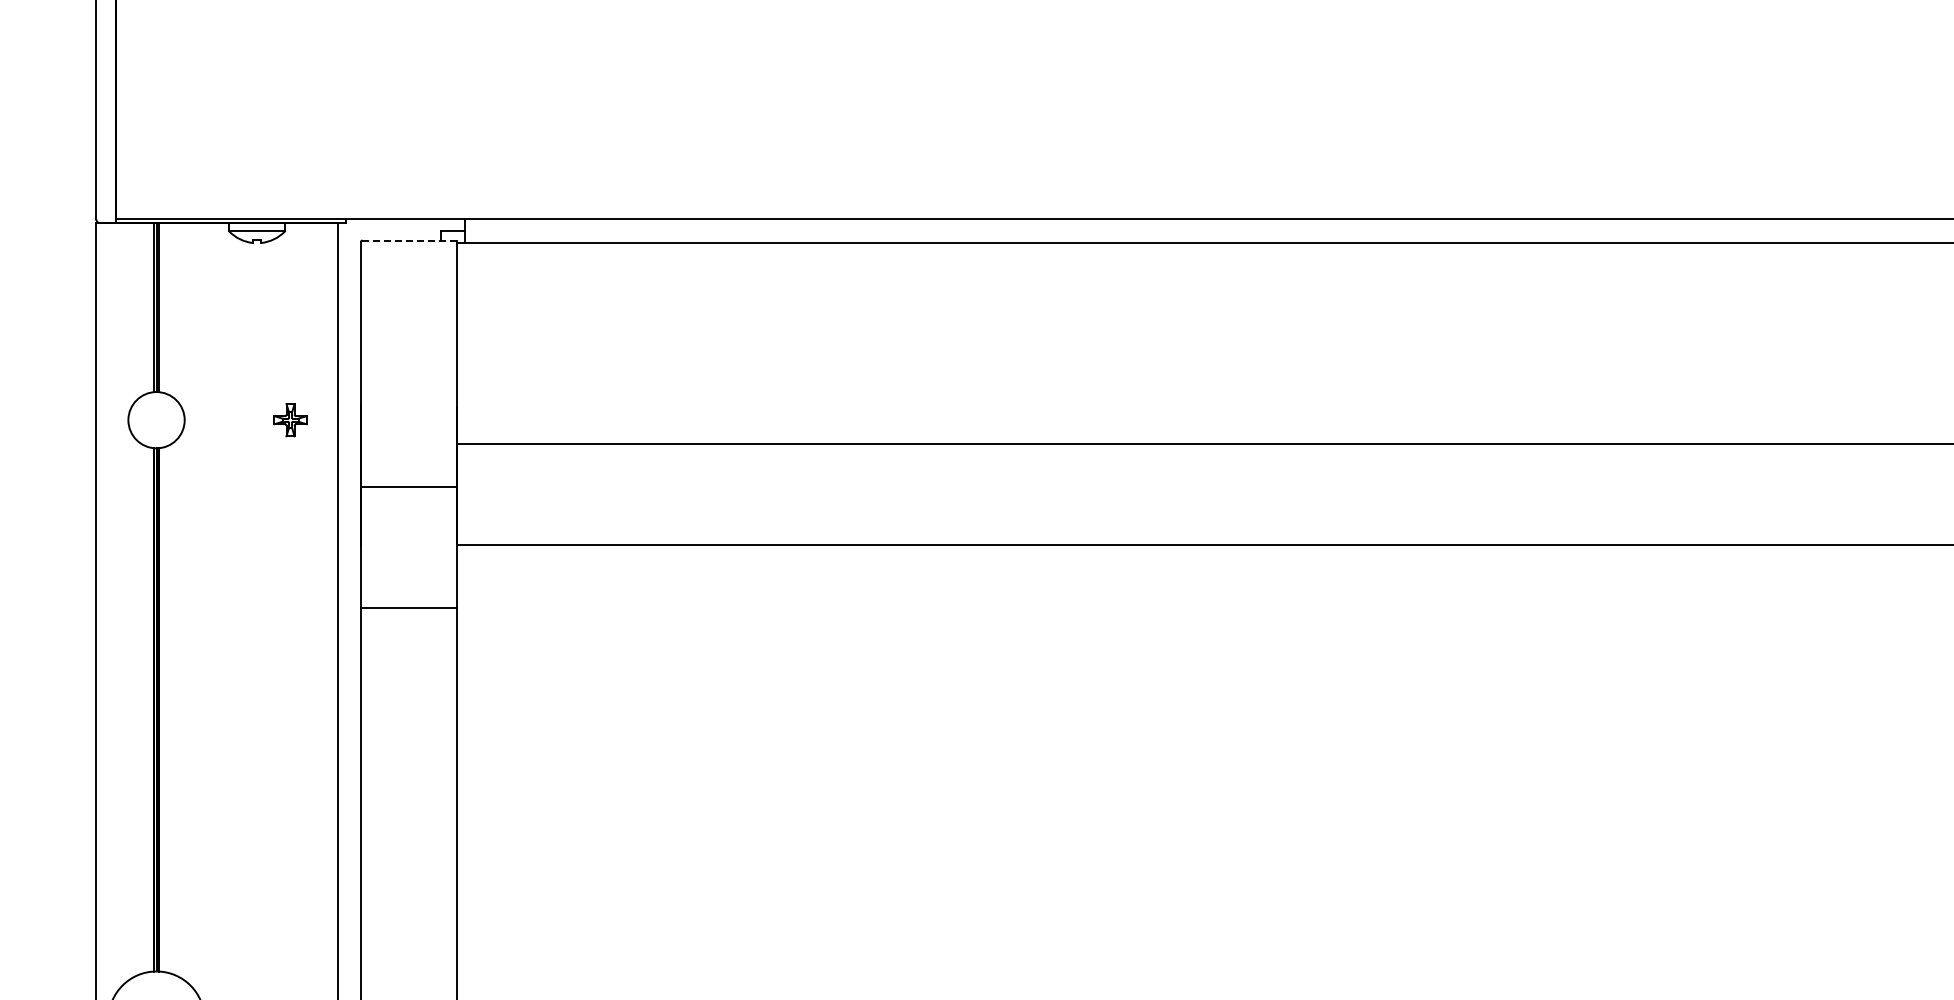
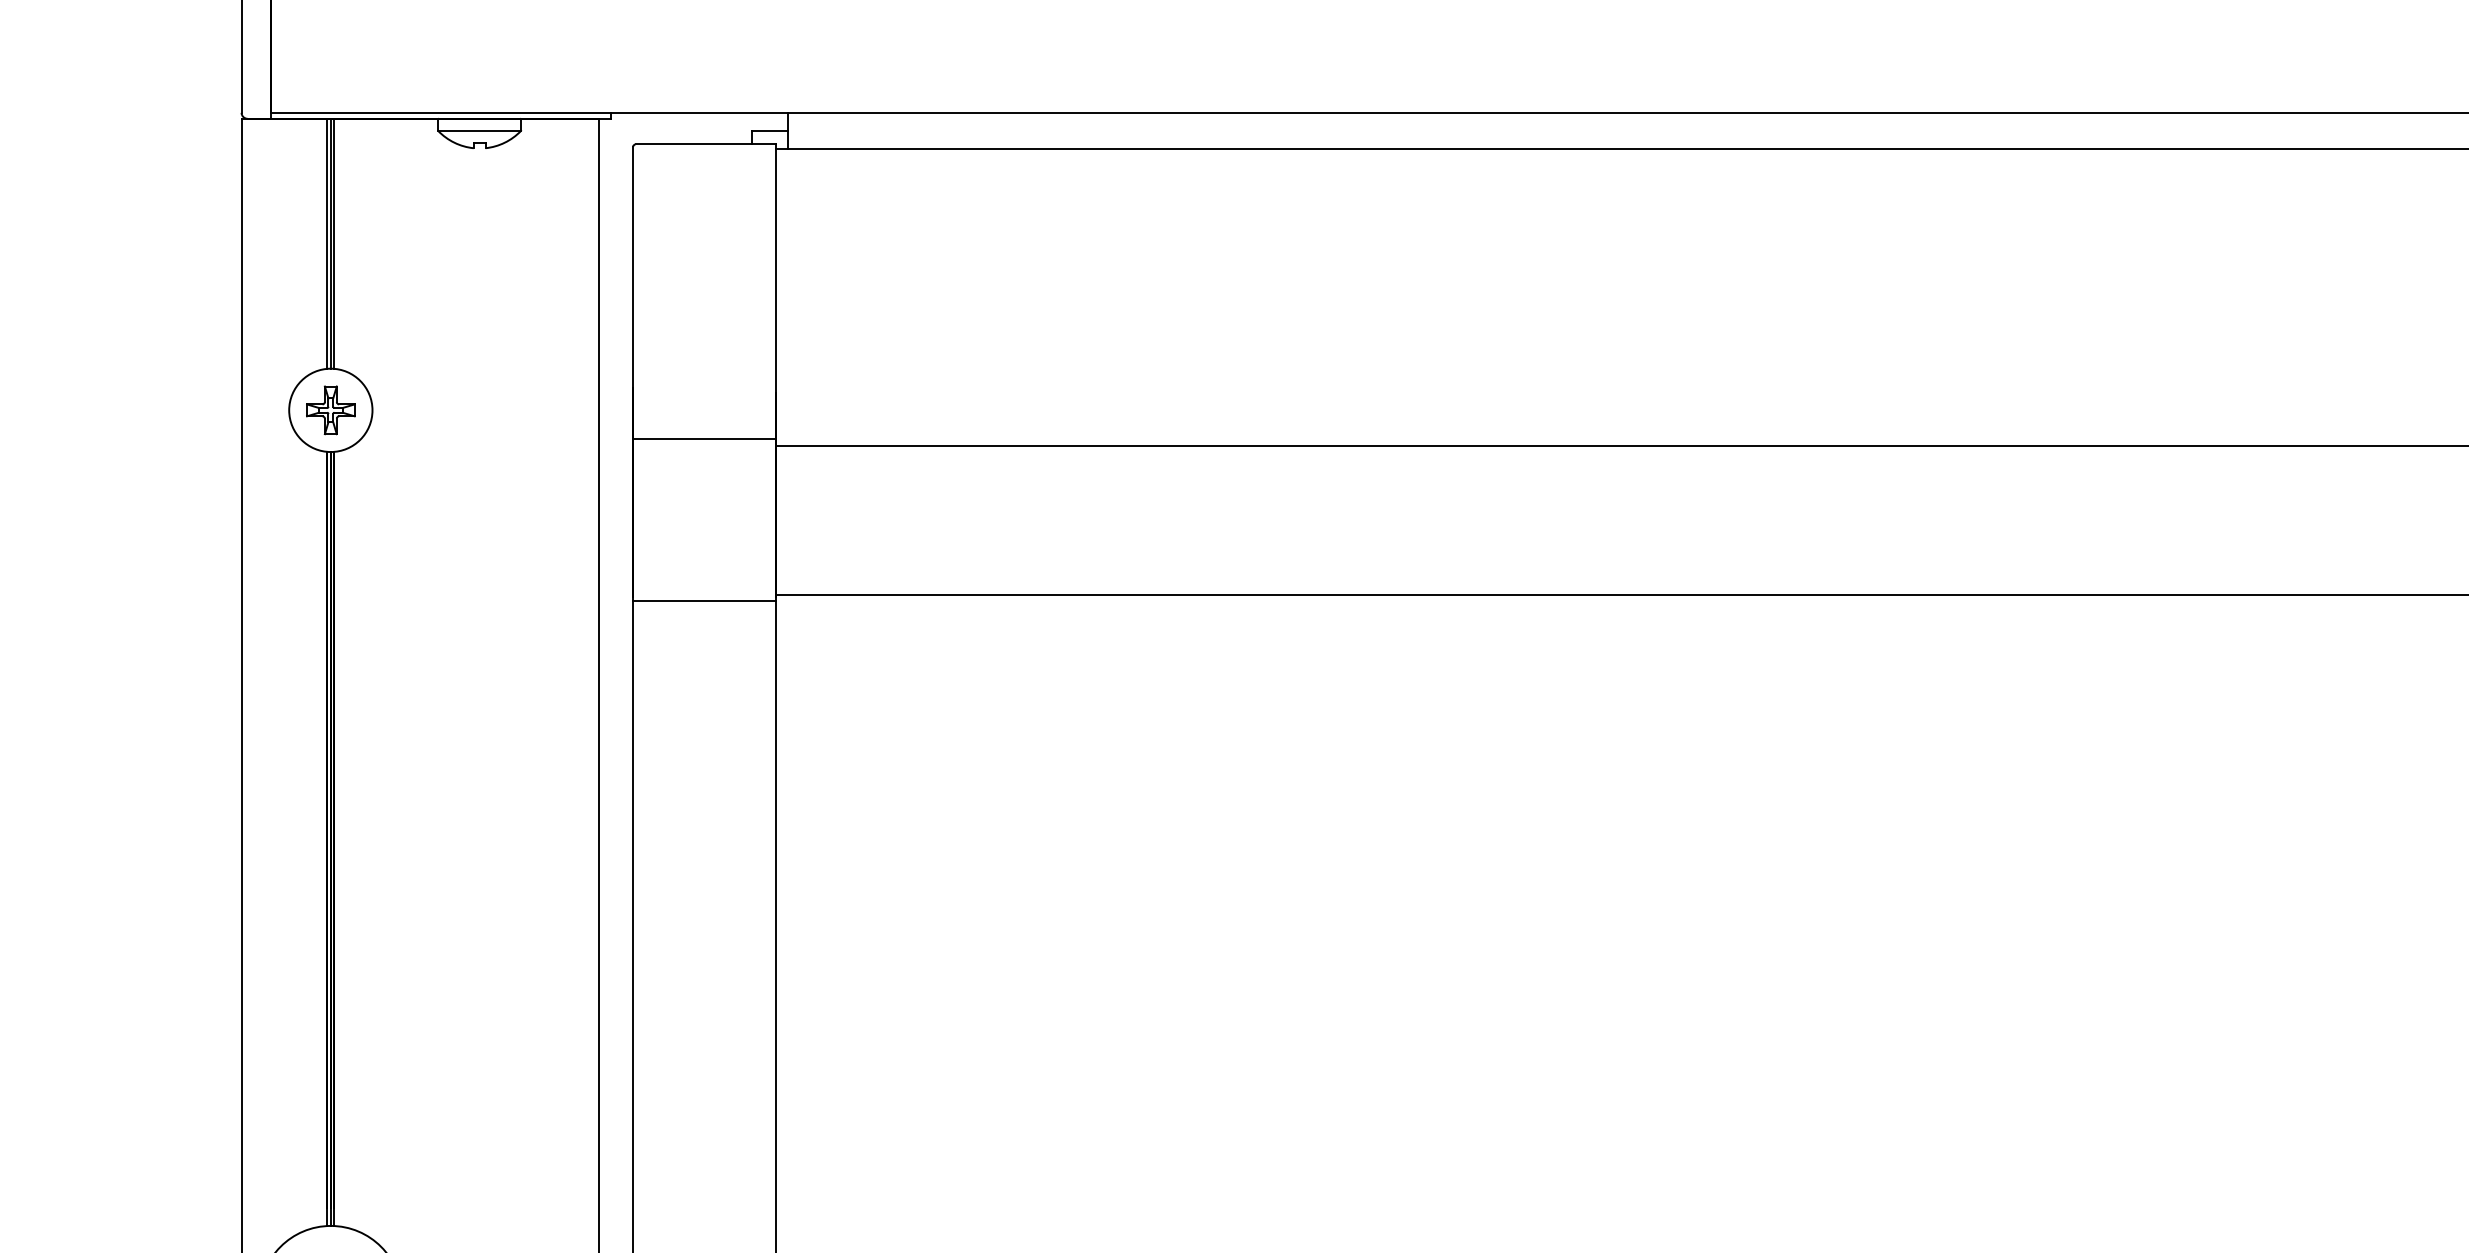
line: (409, 240) -> (705, 144), dashed -> solid
part: (290, 420) -> (330, 410), moved
line: (408, 486) -> (703, 438), moved
line: (408, 607) -> (703, 600), moved

